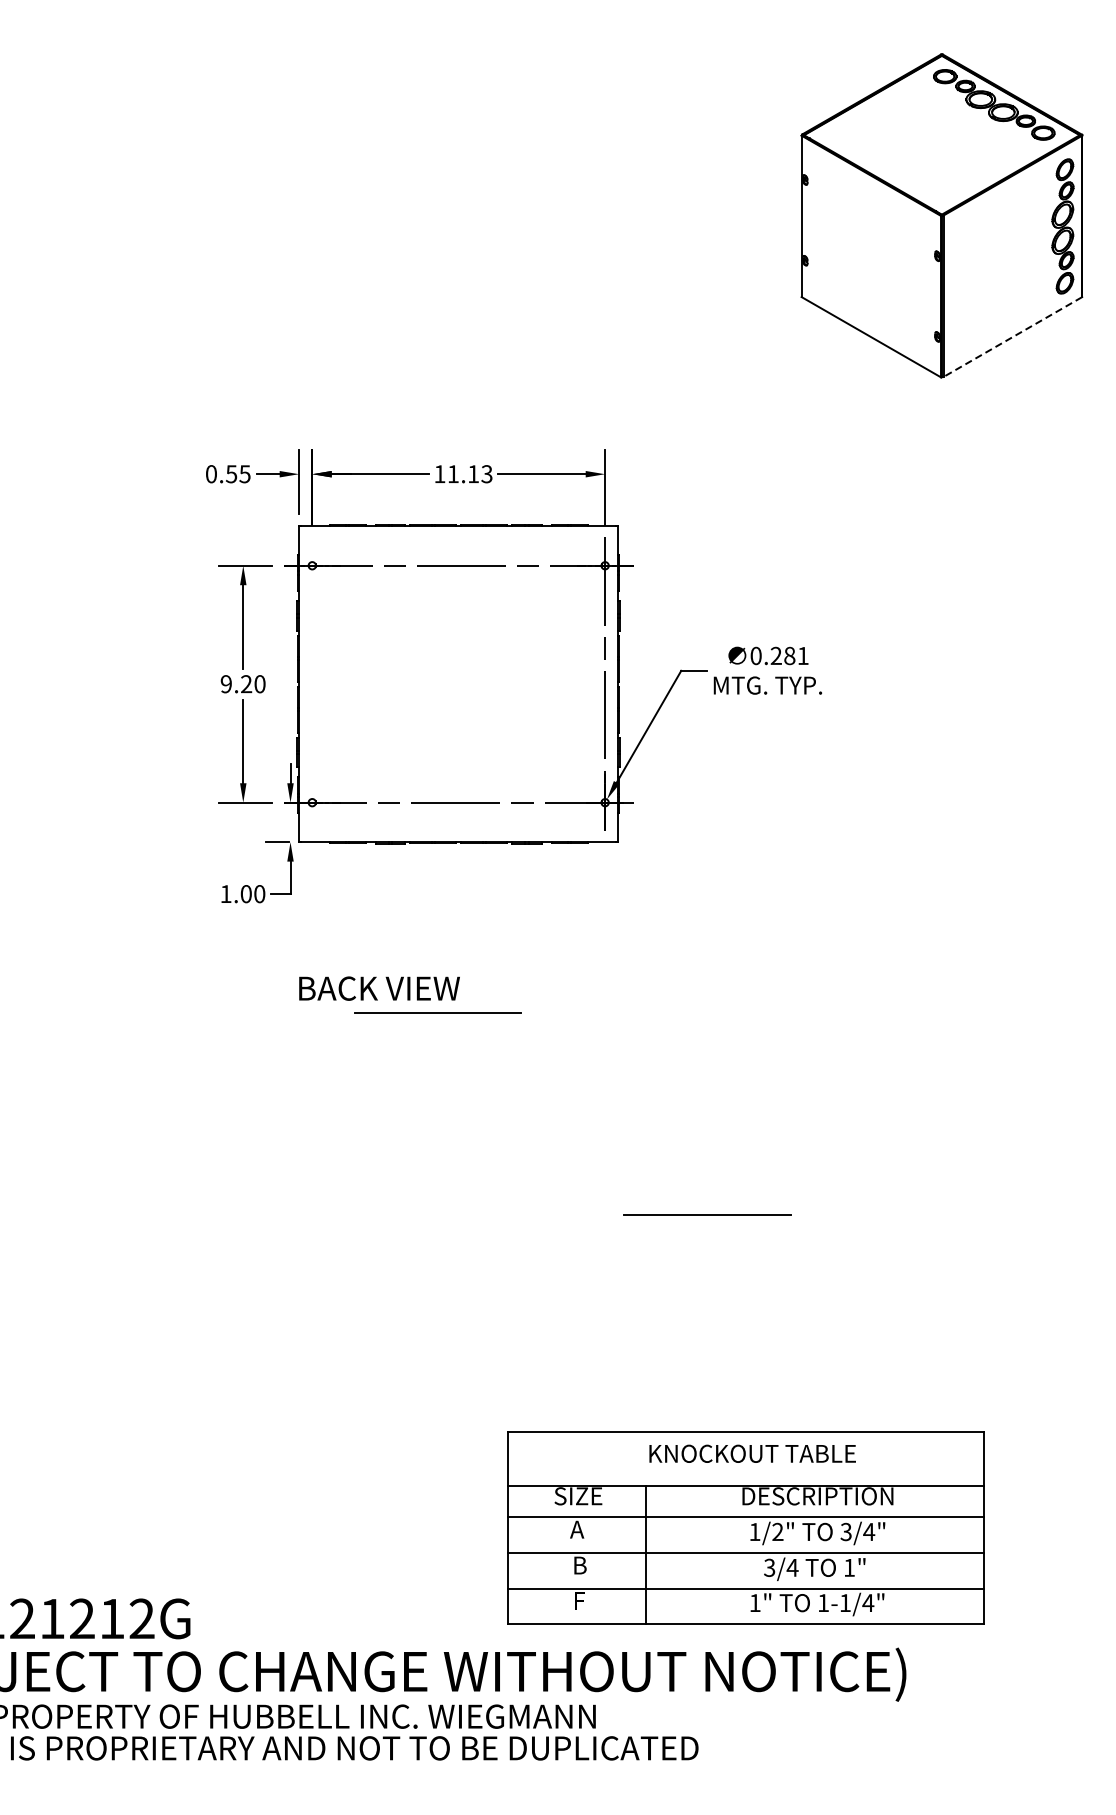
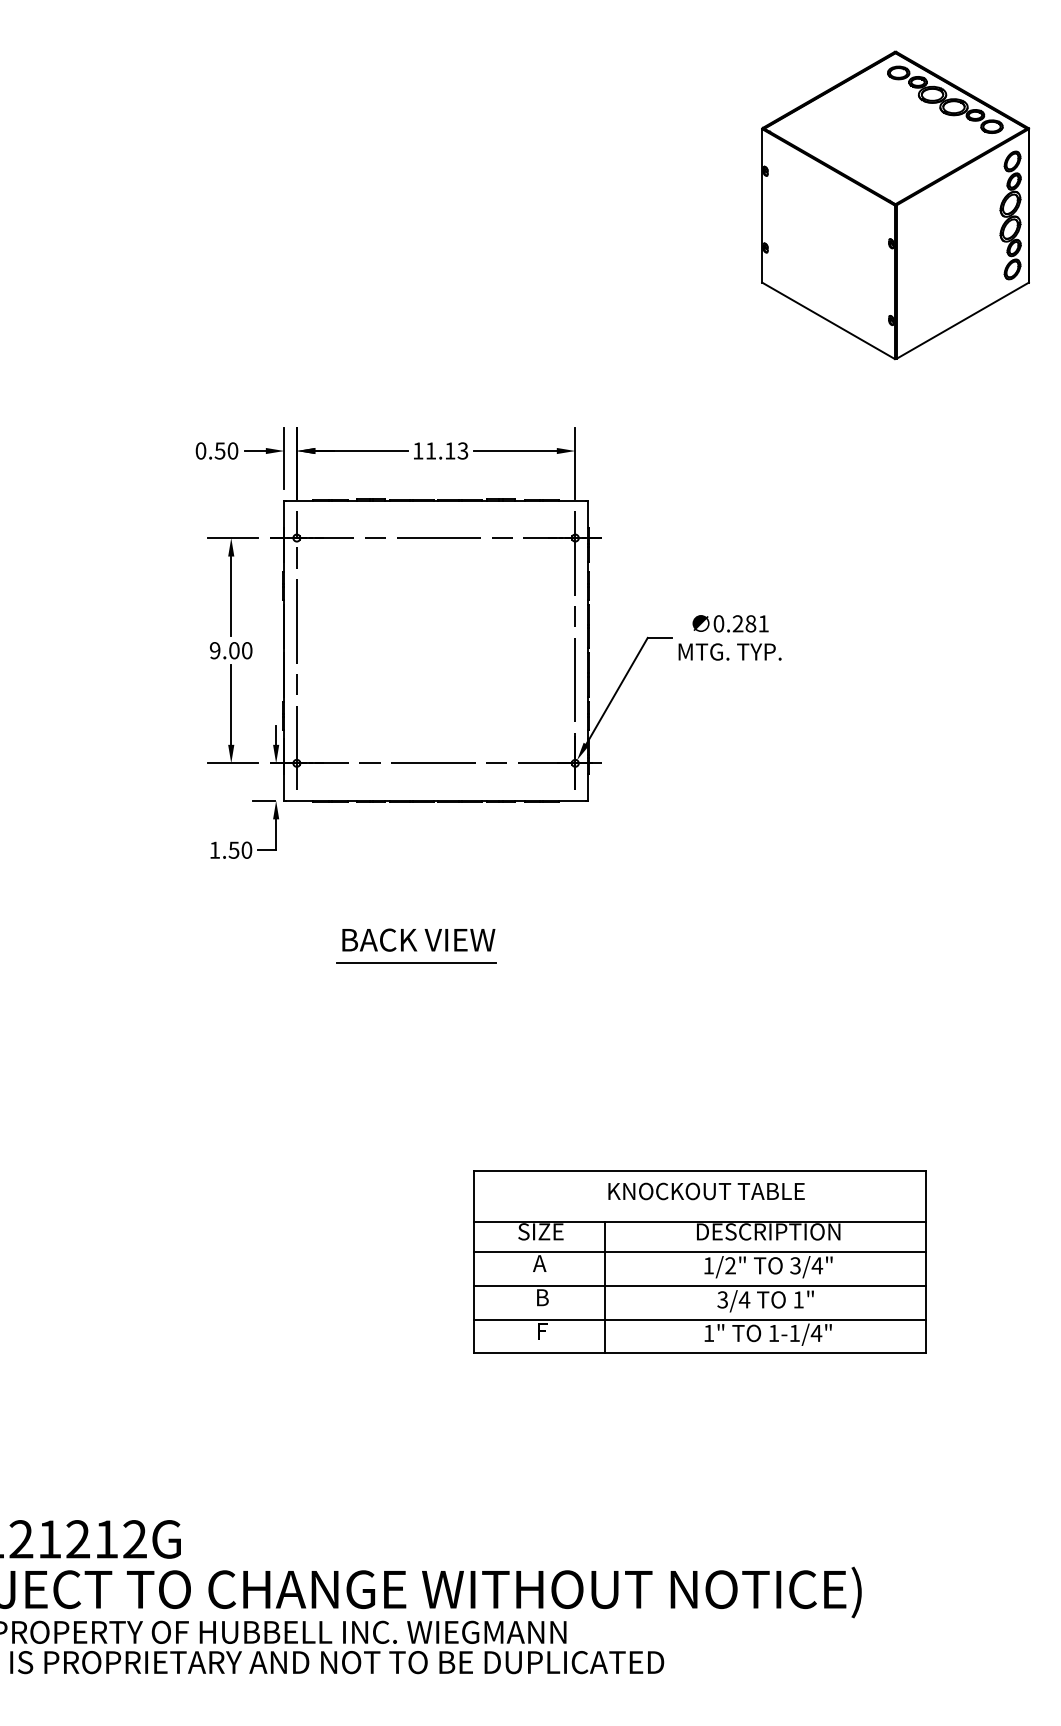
line: (1012, 336) -> (962, 320), dashed -> solid
text: (244, 473) -> (232, 450), 0.55 -> 0.50
text: (246, 684) -> (234, 650), 9.20 -> 9.00
line: (311, 684) -> (296, 650), added
text: (245, 893) -> (233, 849), 1.00 -> 1.50
text: (379, 987) -> (418, 939), moved
line: (707, 1214) -> (672, 1154), removed
part: (745, 1527) -> (699, 1261), moved

